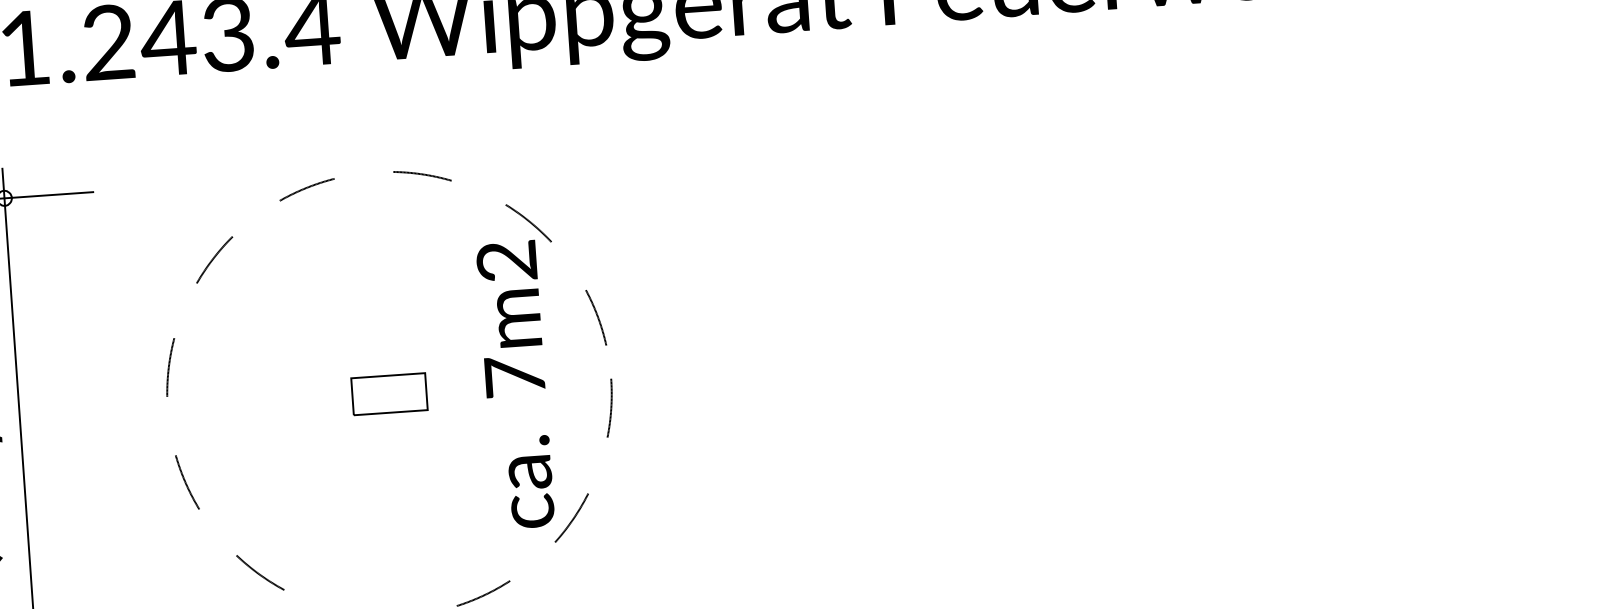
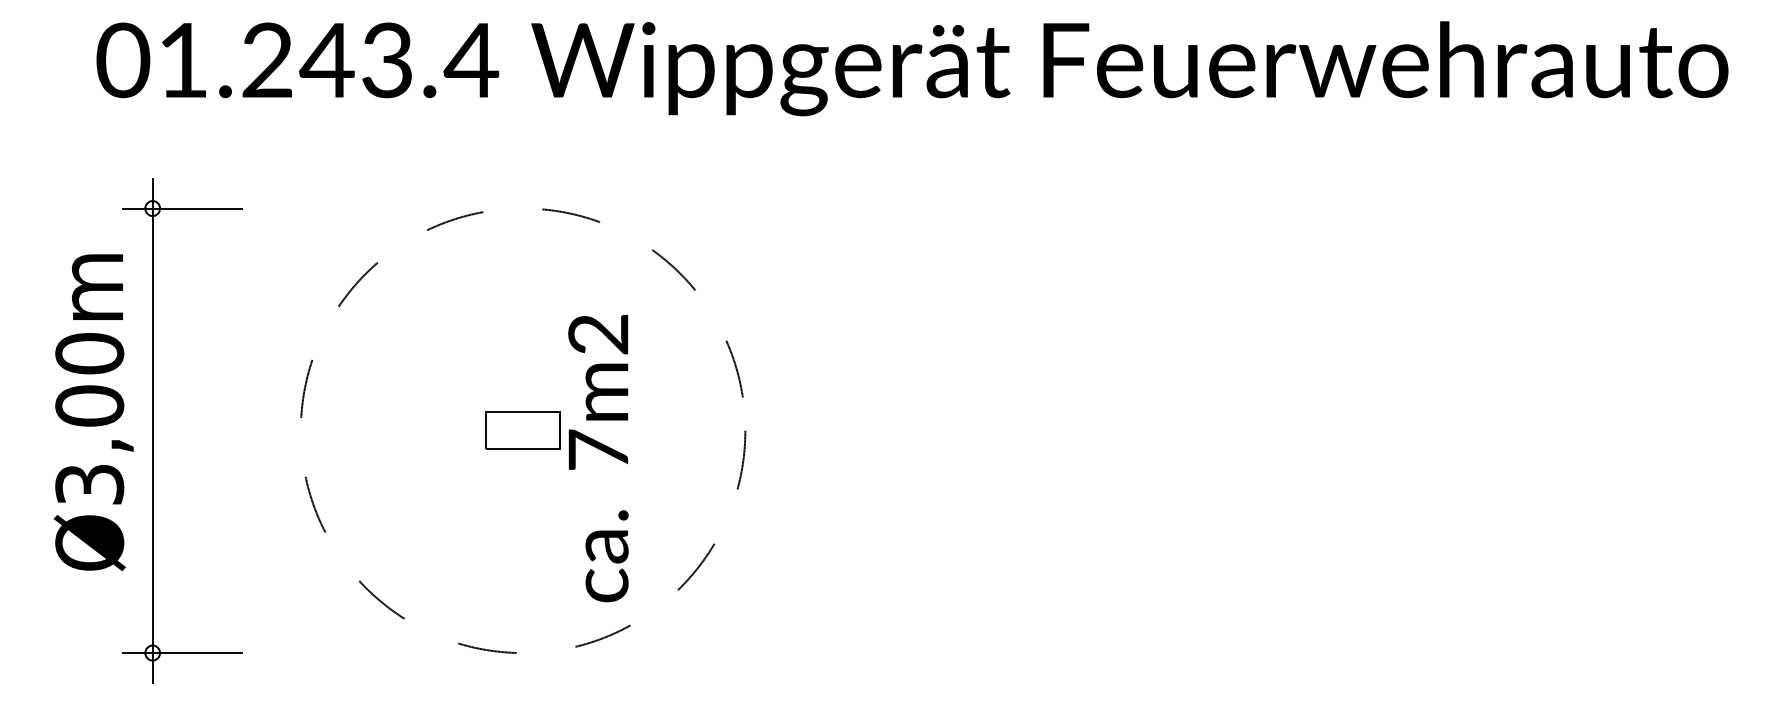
text: (515, 385) -> (598, 458), moved

